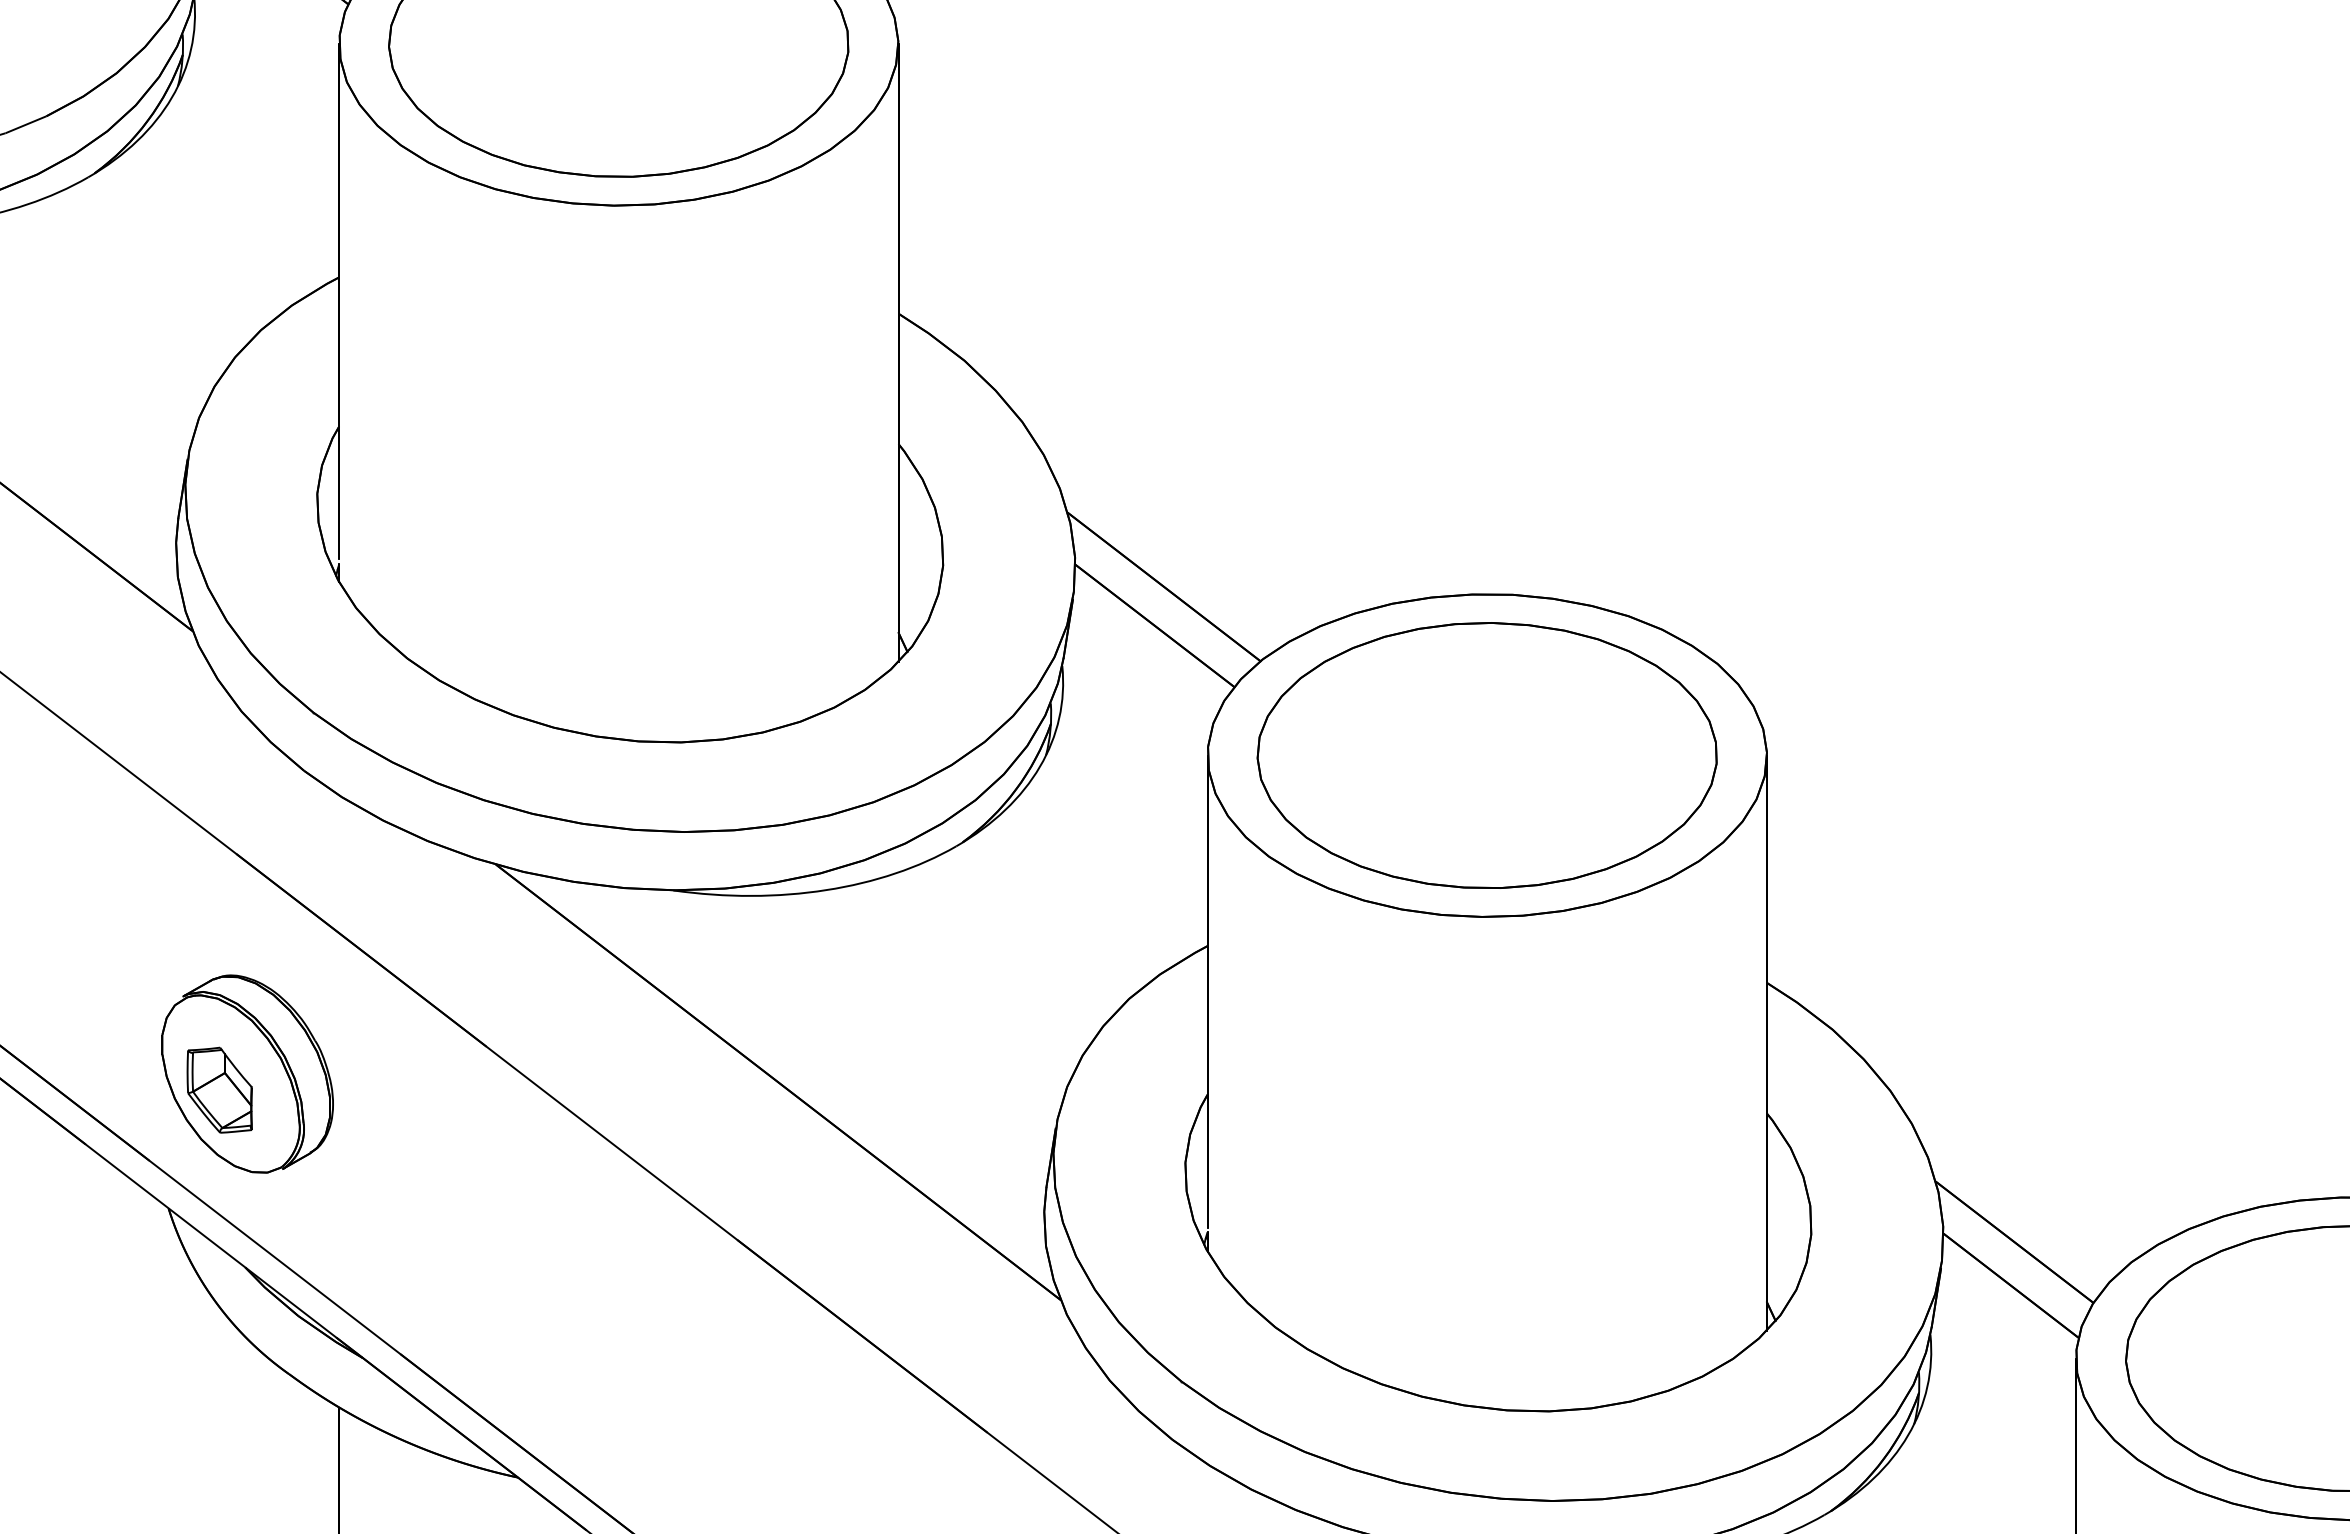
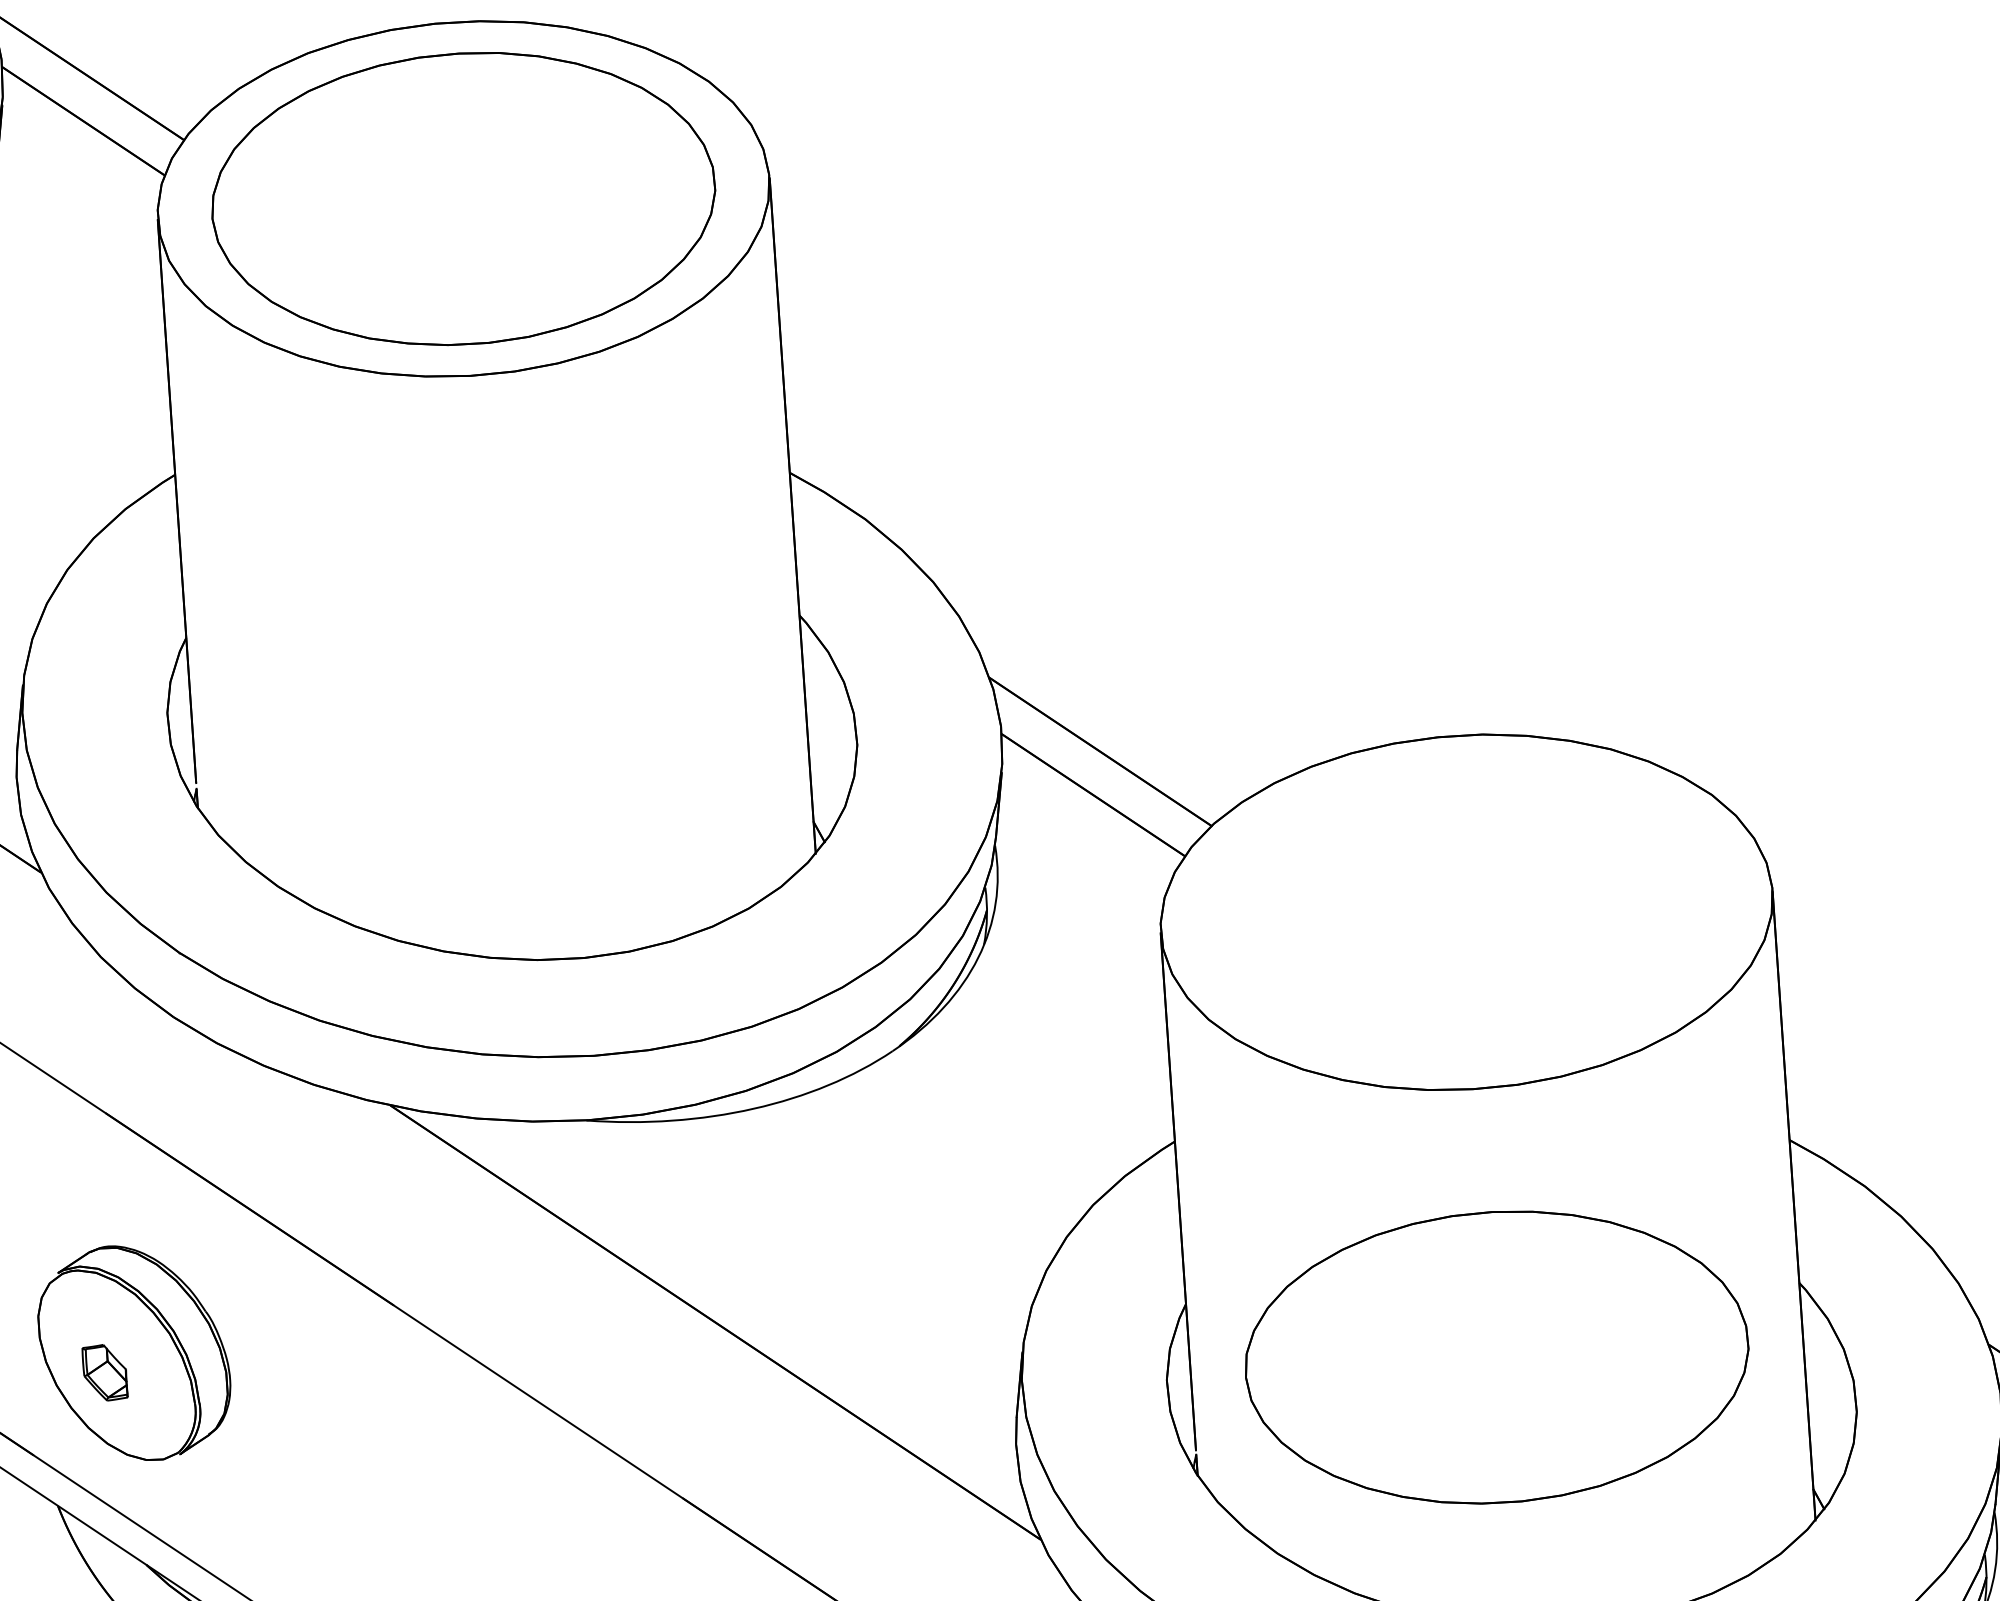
part: (1486, 755) -> (1496, 1357), moved
part: (219, 1089) -> (104, 1372), size x0.6

